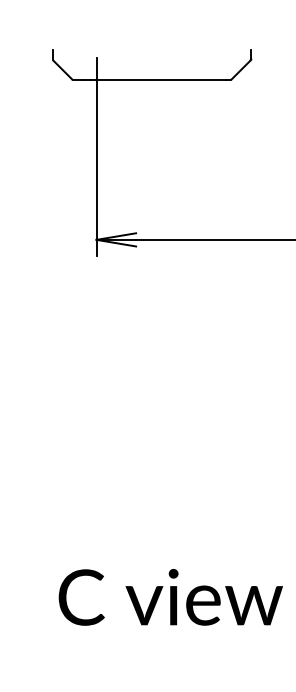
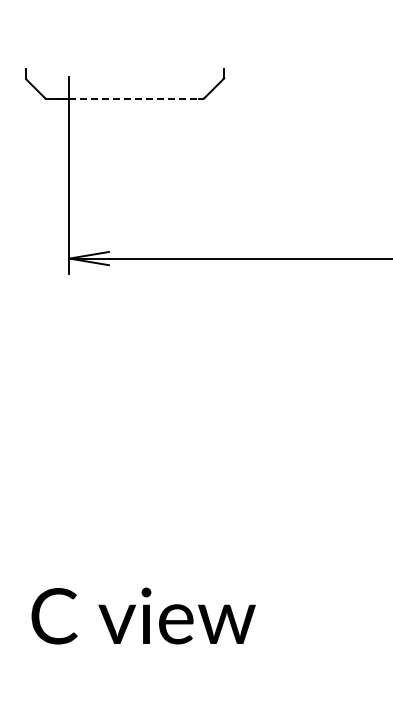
line: (161, 79) -> (134, 98), solid -> dashed

